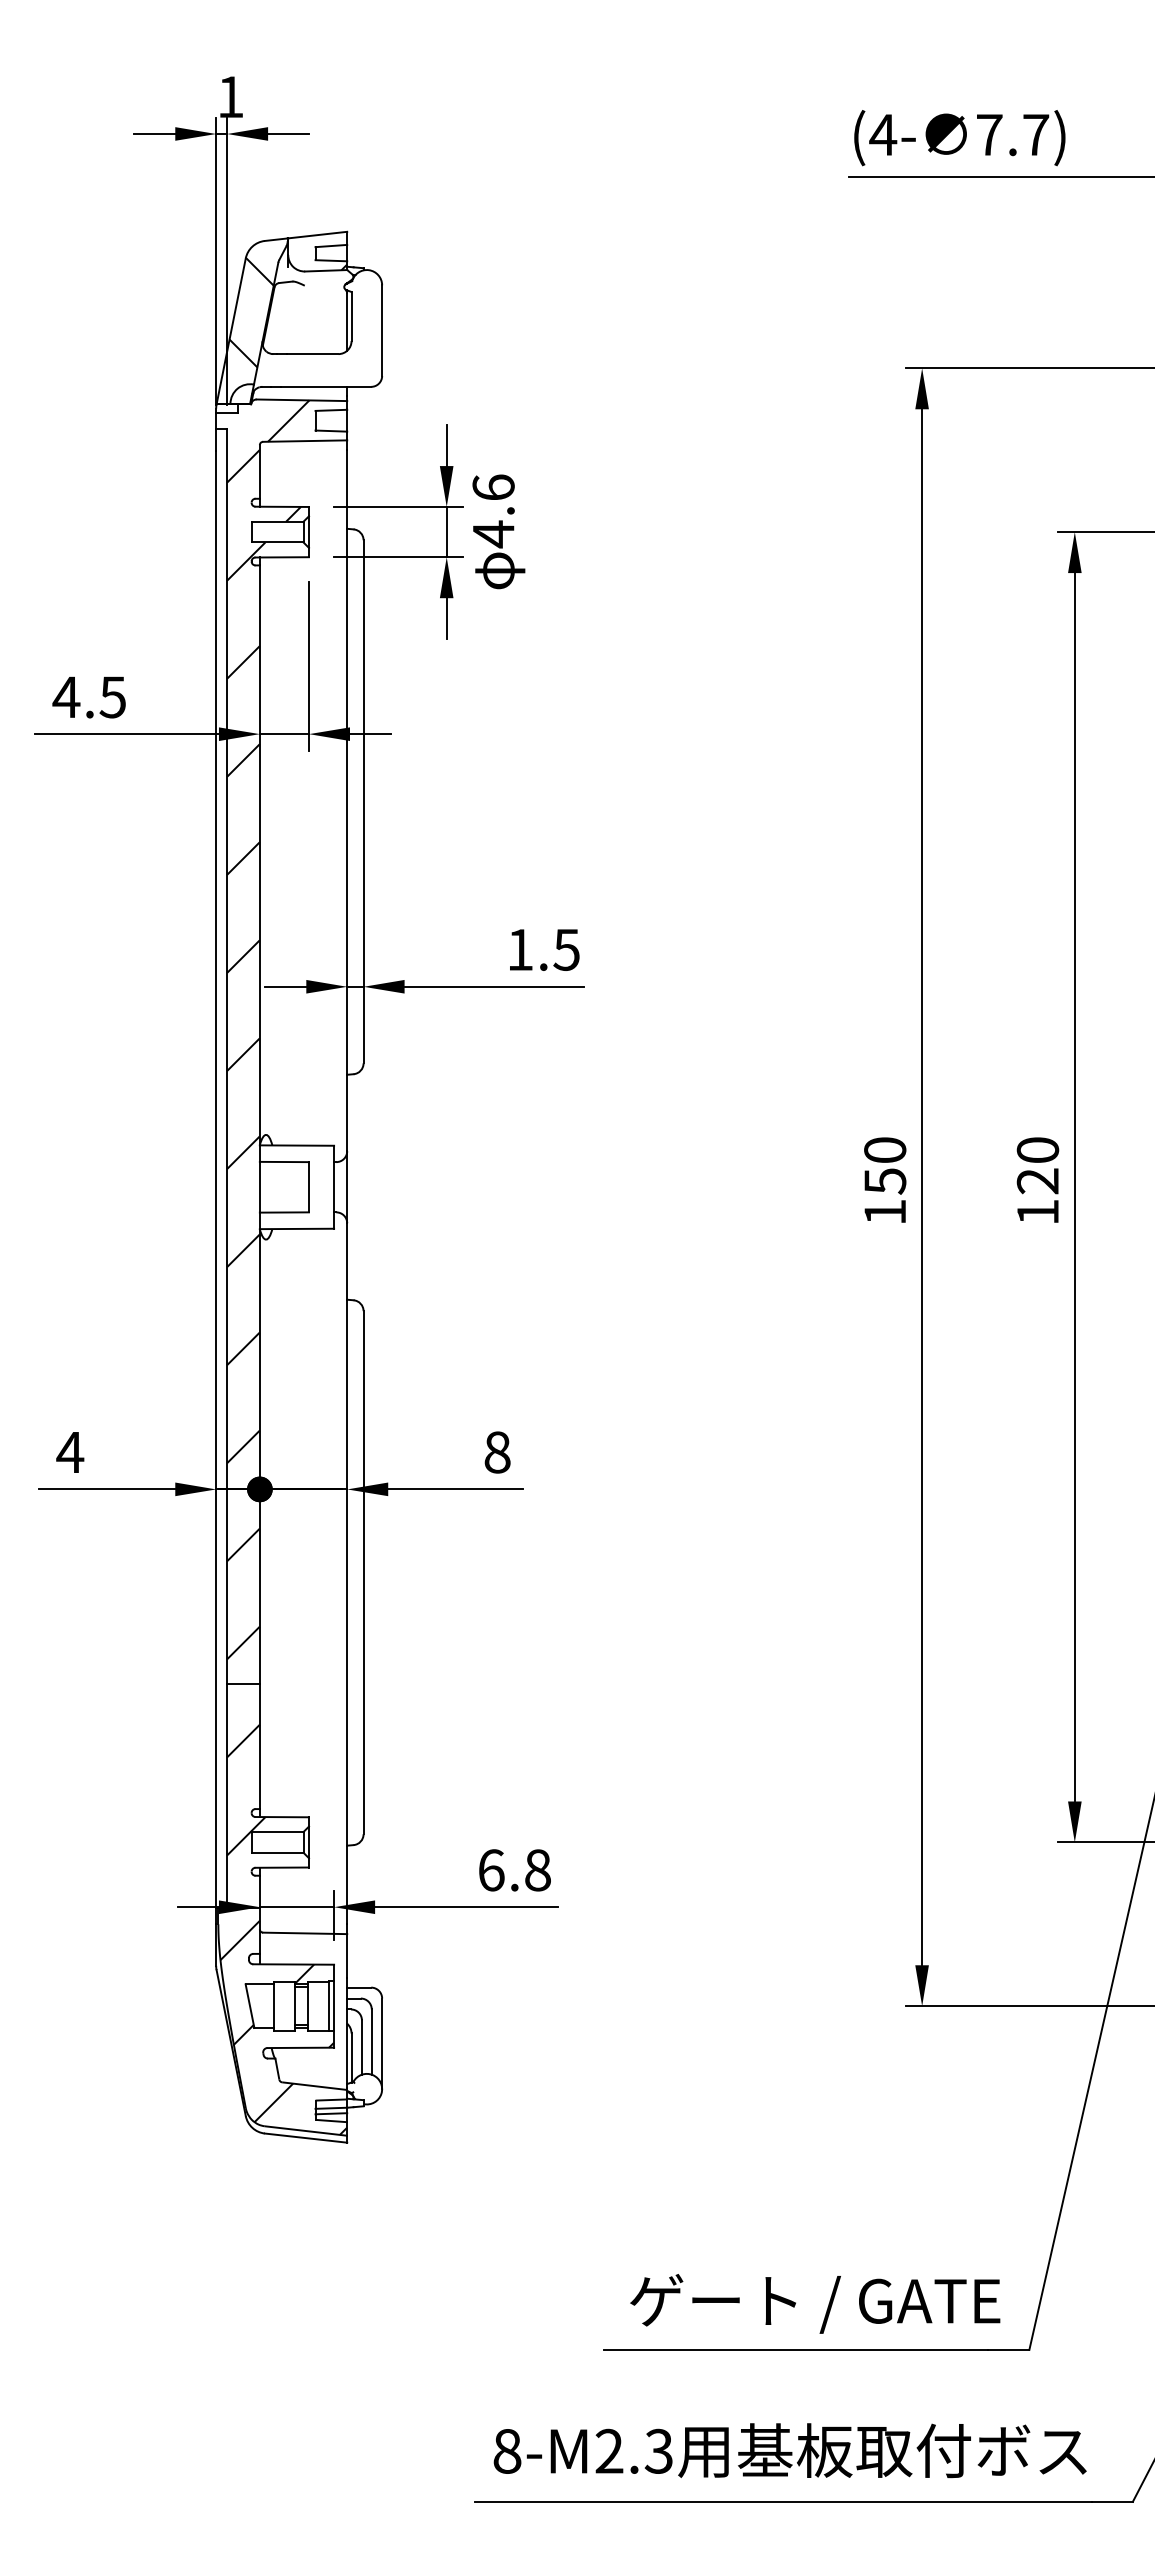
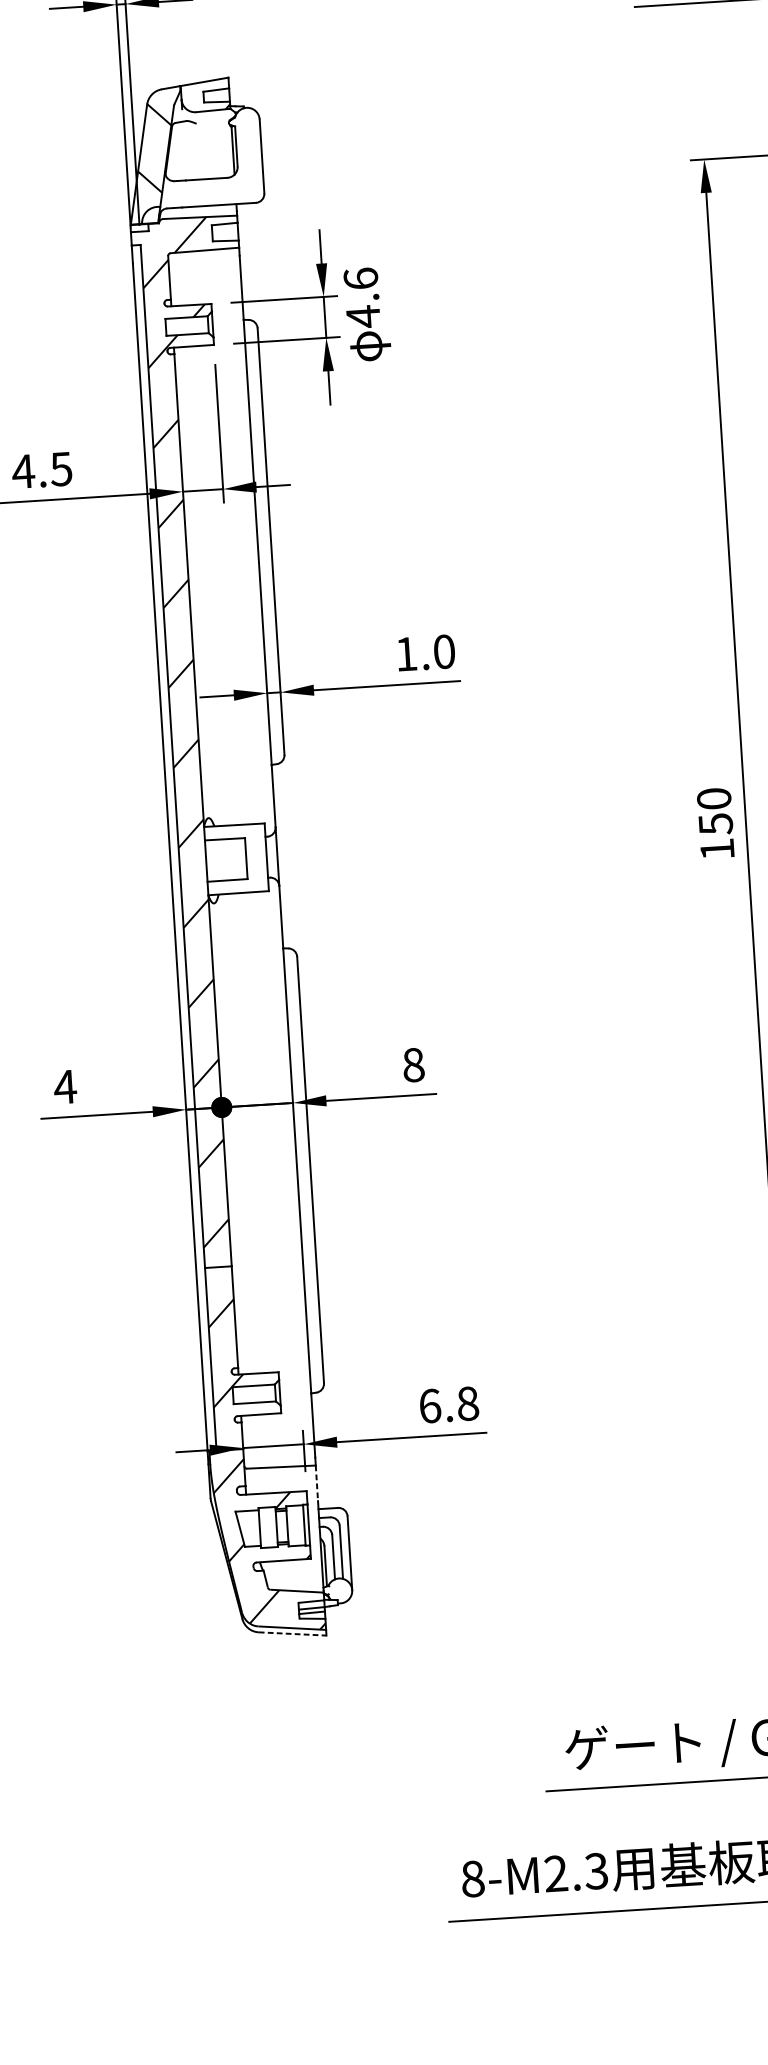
text: (566, 949) -> (444, 651), 1.5 -> 1.0
line: (347, 1955) -> (317, 1482), solid -> dashed
line: (306, 2138) -> (293, 1634), solid -> dashed

